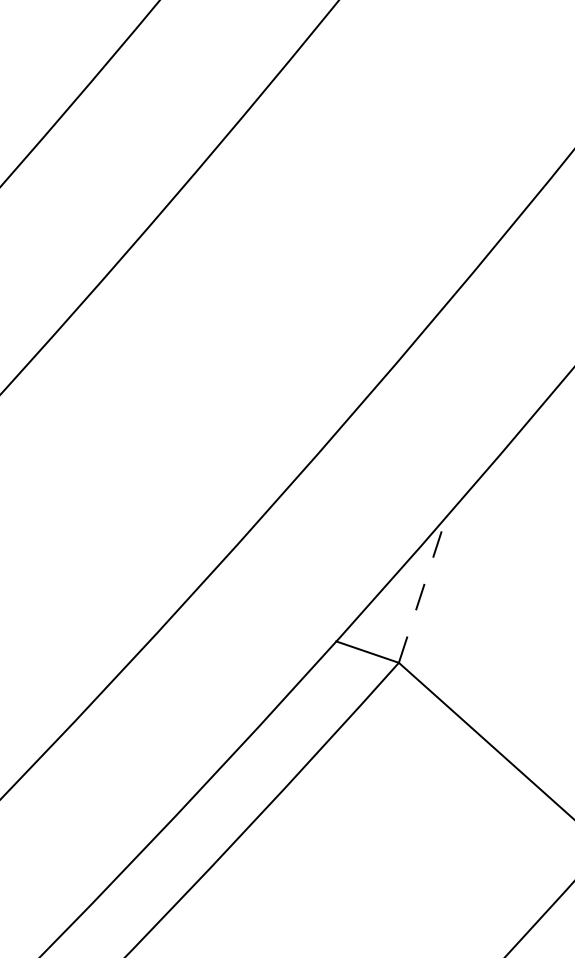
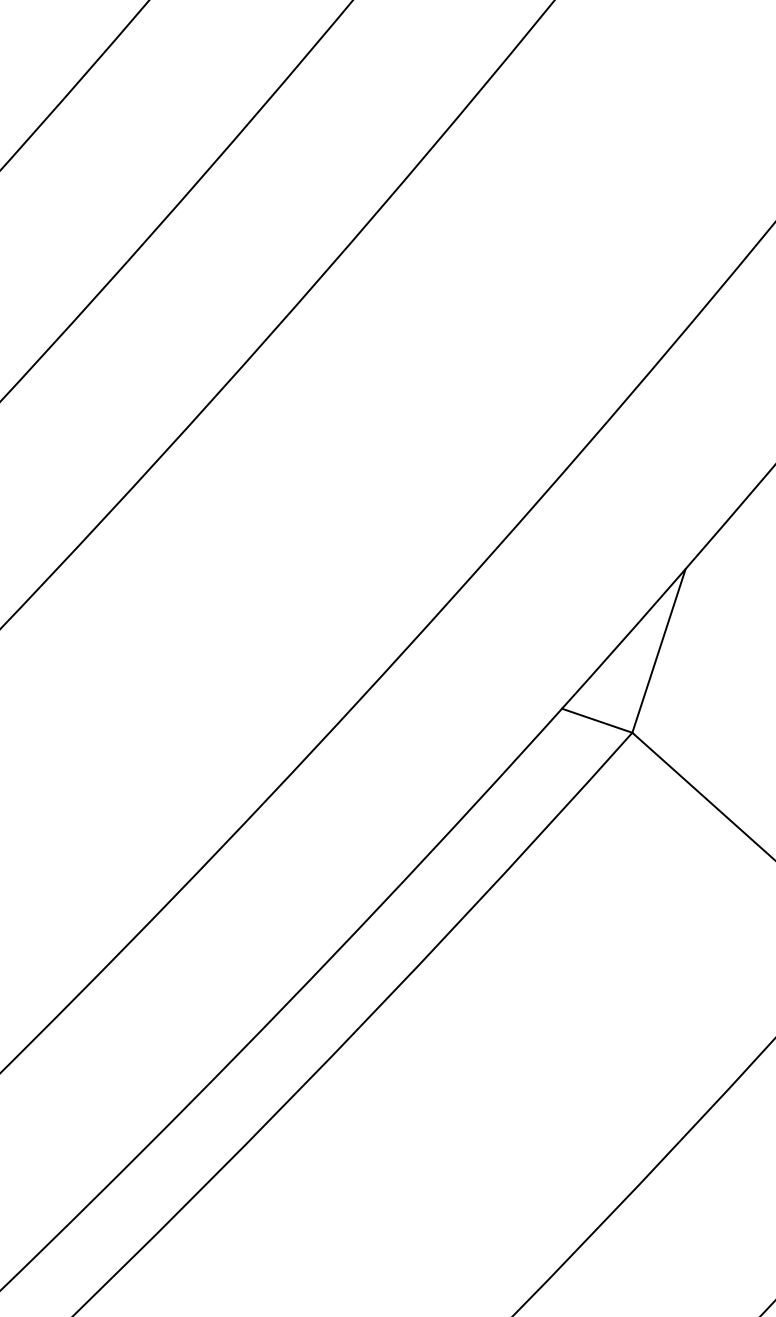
line: (423, 589) -> (659, 650), dashed -> solid

